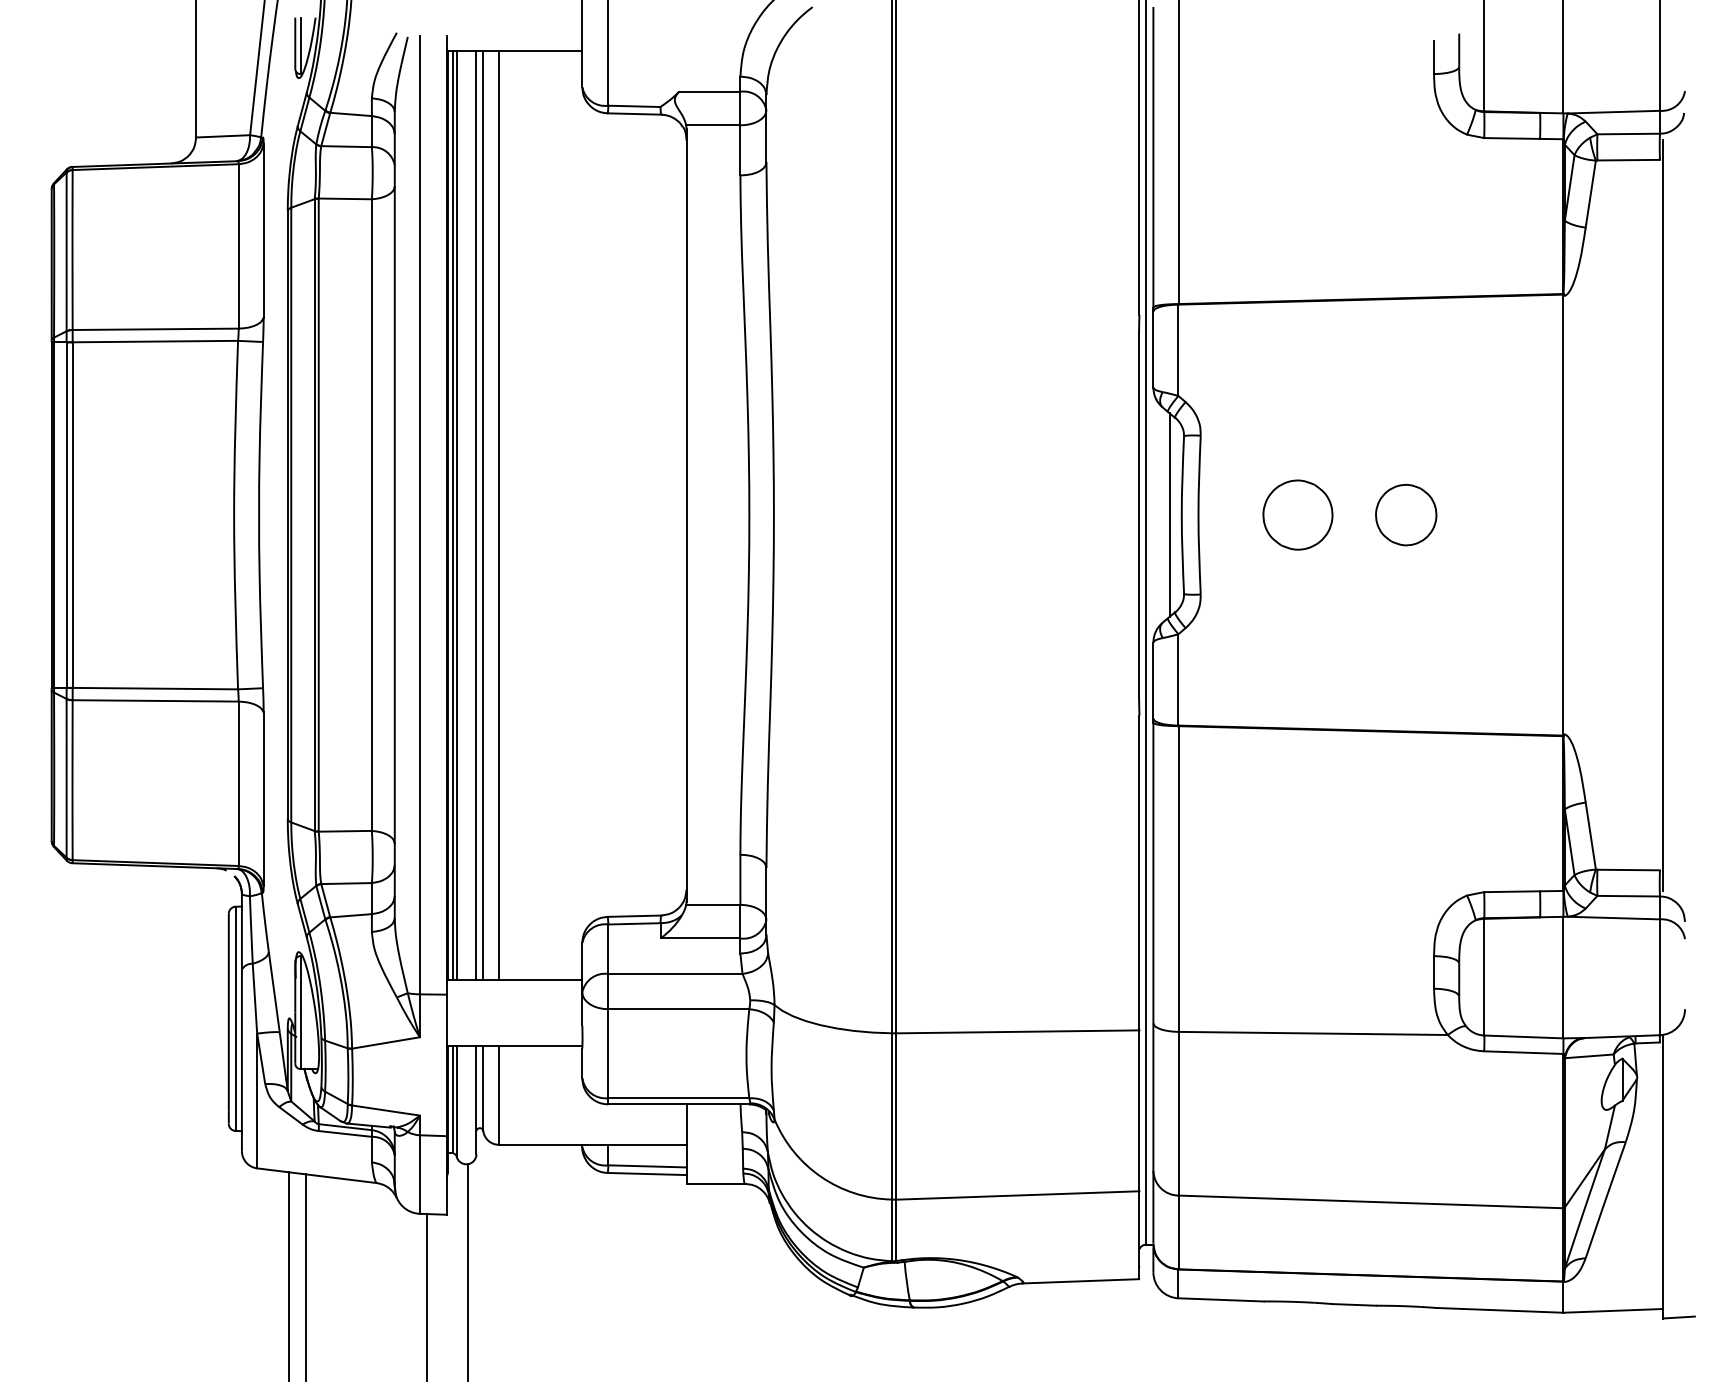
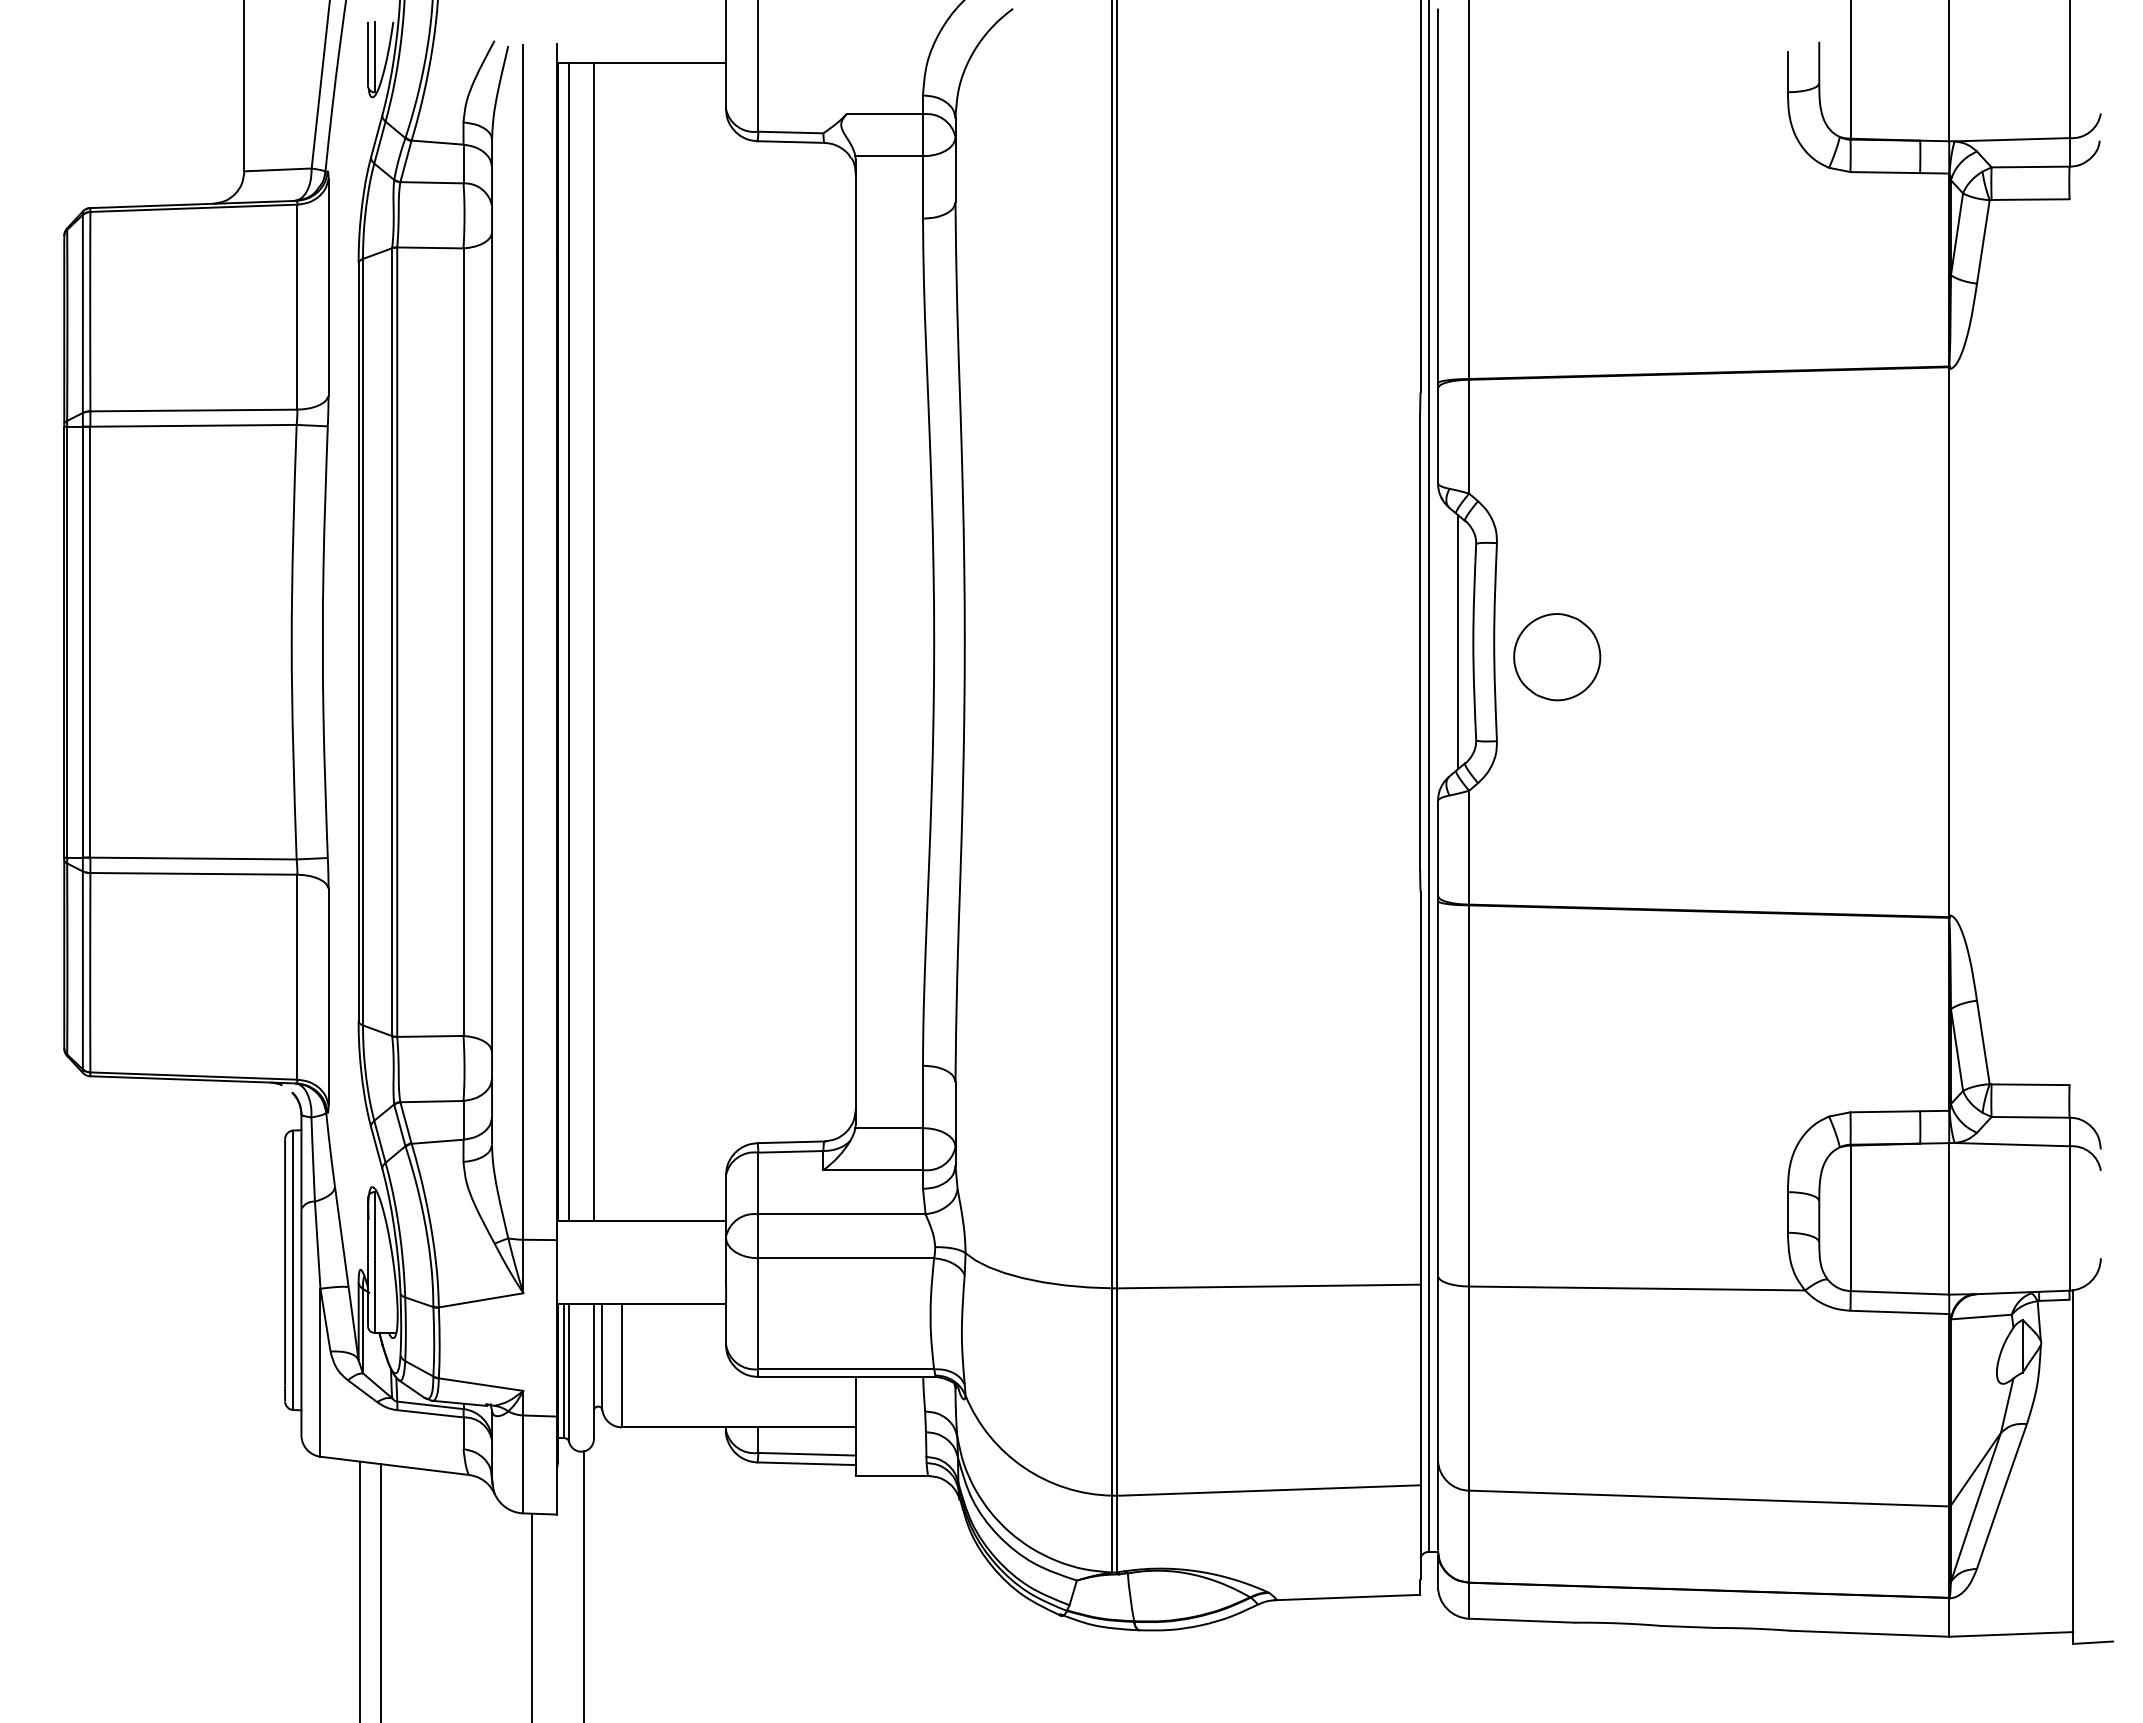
part: (1405, 514) -> (1752, 641), removed
line: (452, 515) -> (564, 642), removed
line: (483, 515) -> (602, 642), removed
line: (498, 515) -> (621, 642), removed
part: (1298, 515) -> (1557, 657), moved
line: (1663, 515) -> (2073, 642), removed

